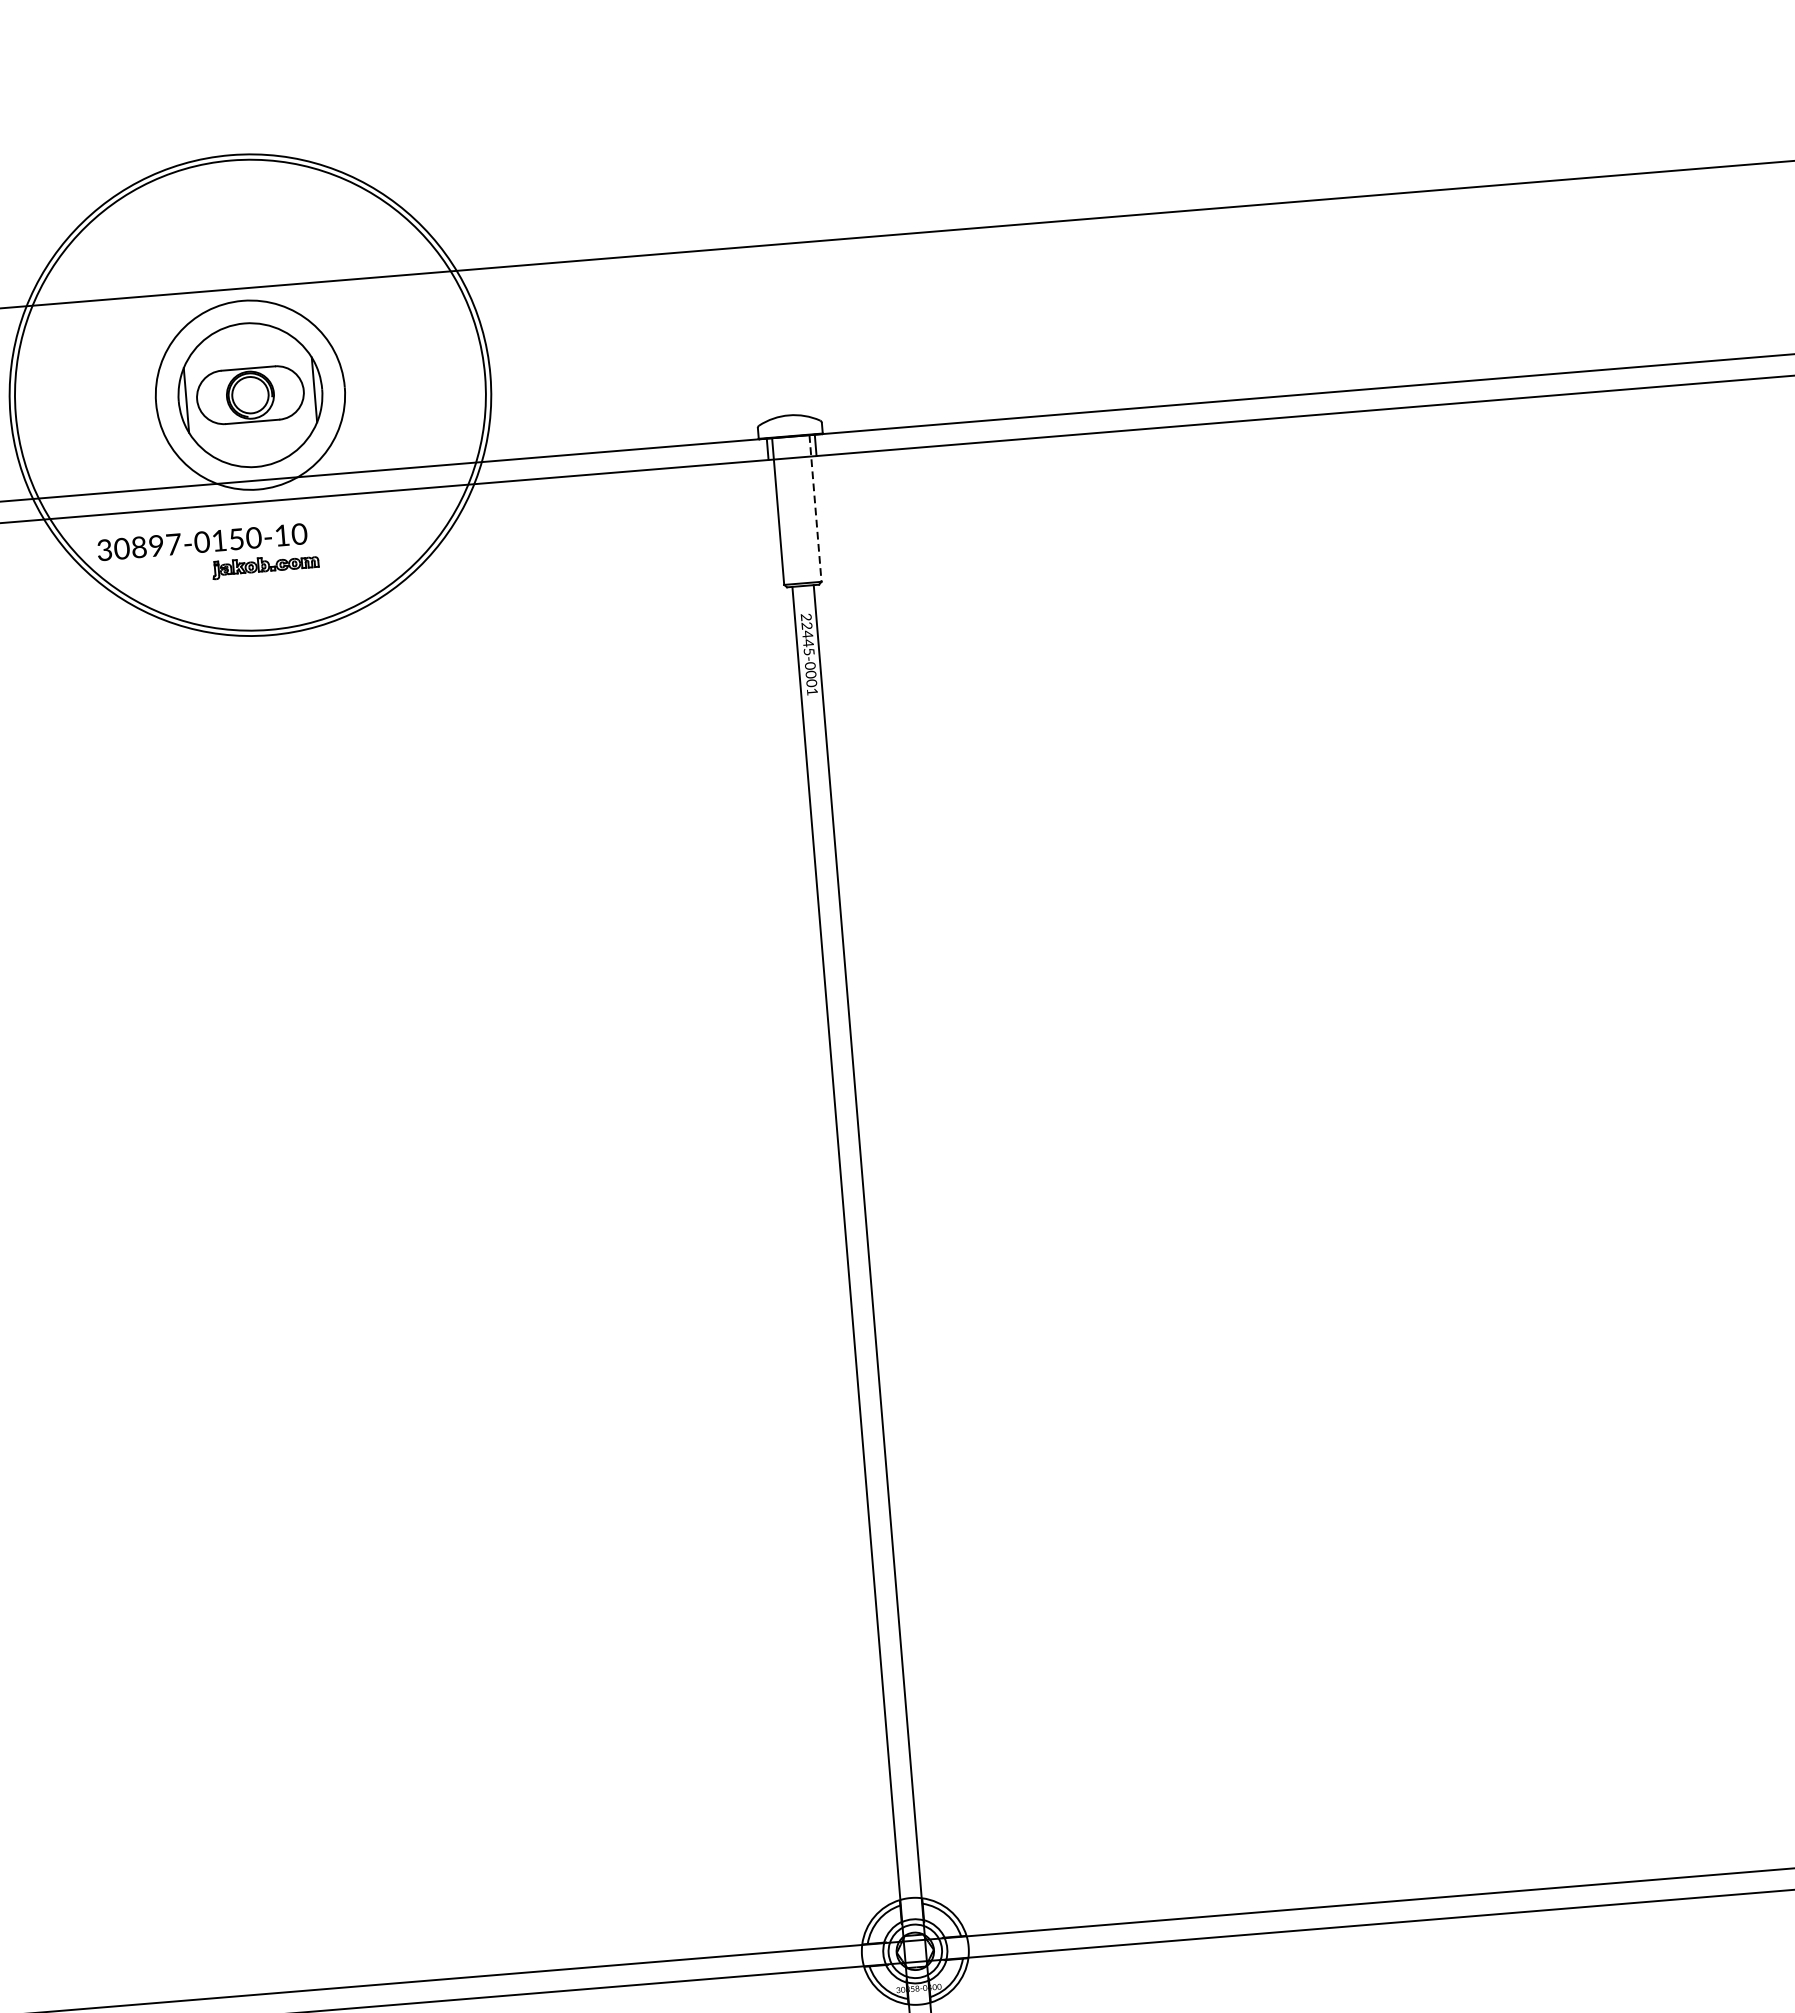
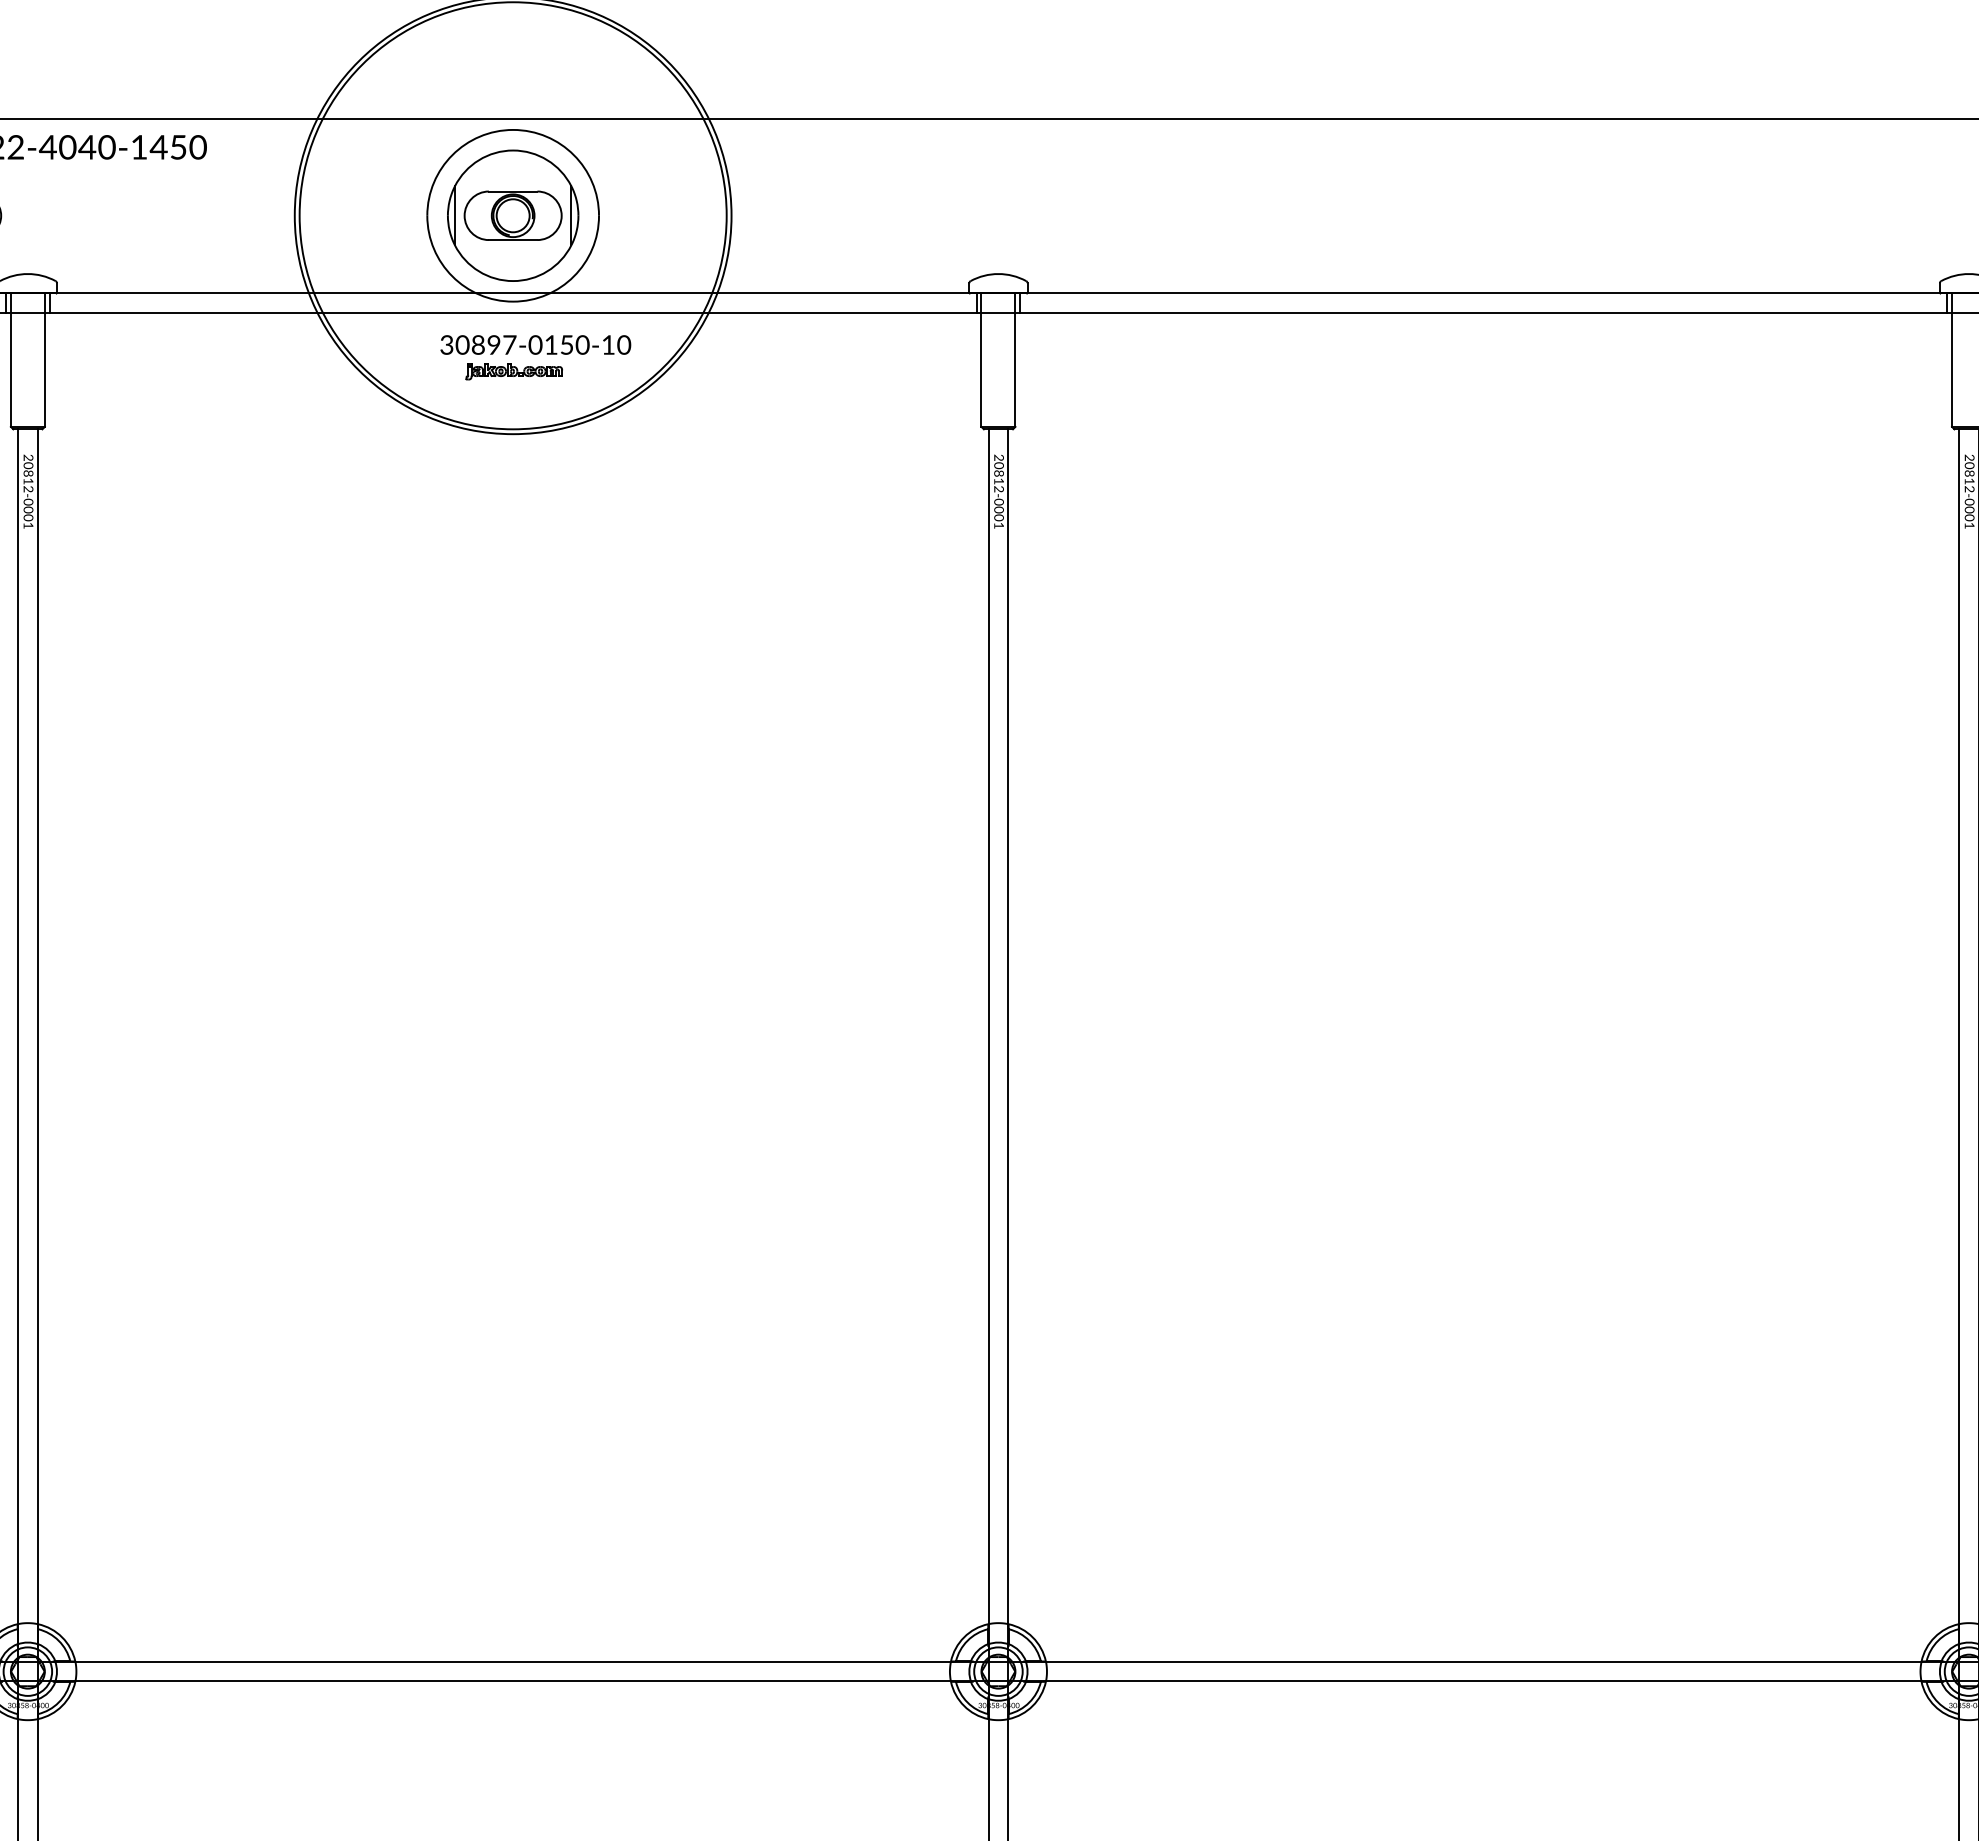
line: (815, 508) -> (1015, 360), dashed -> solid
text: (202, 541) -> (535, 344), moved
text: (807, 638) -> (998, 477), 22445-0001 -> 20812-0001

